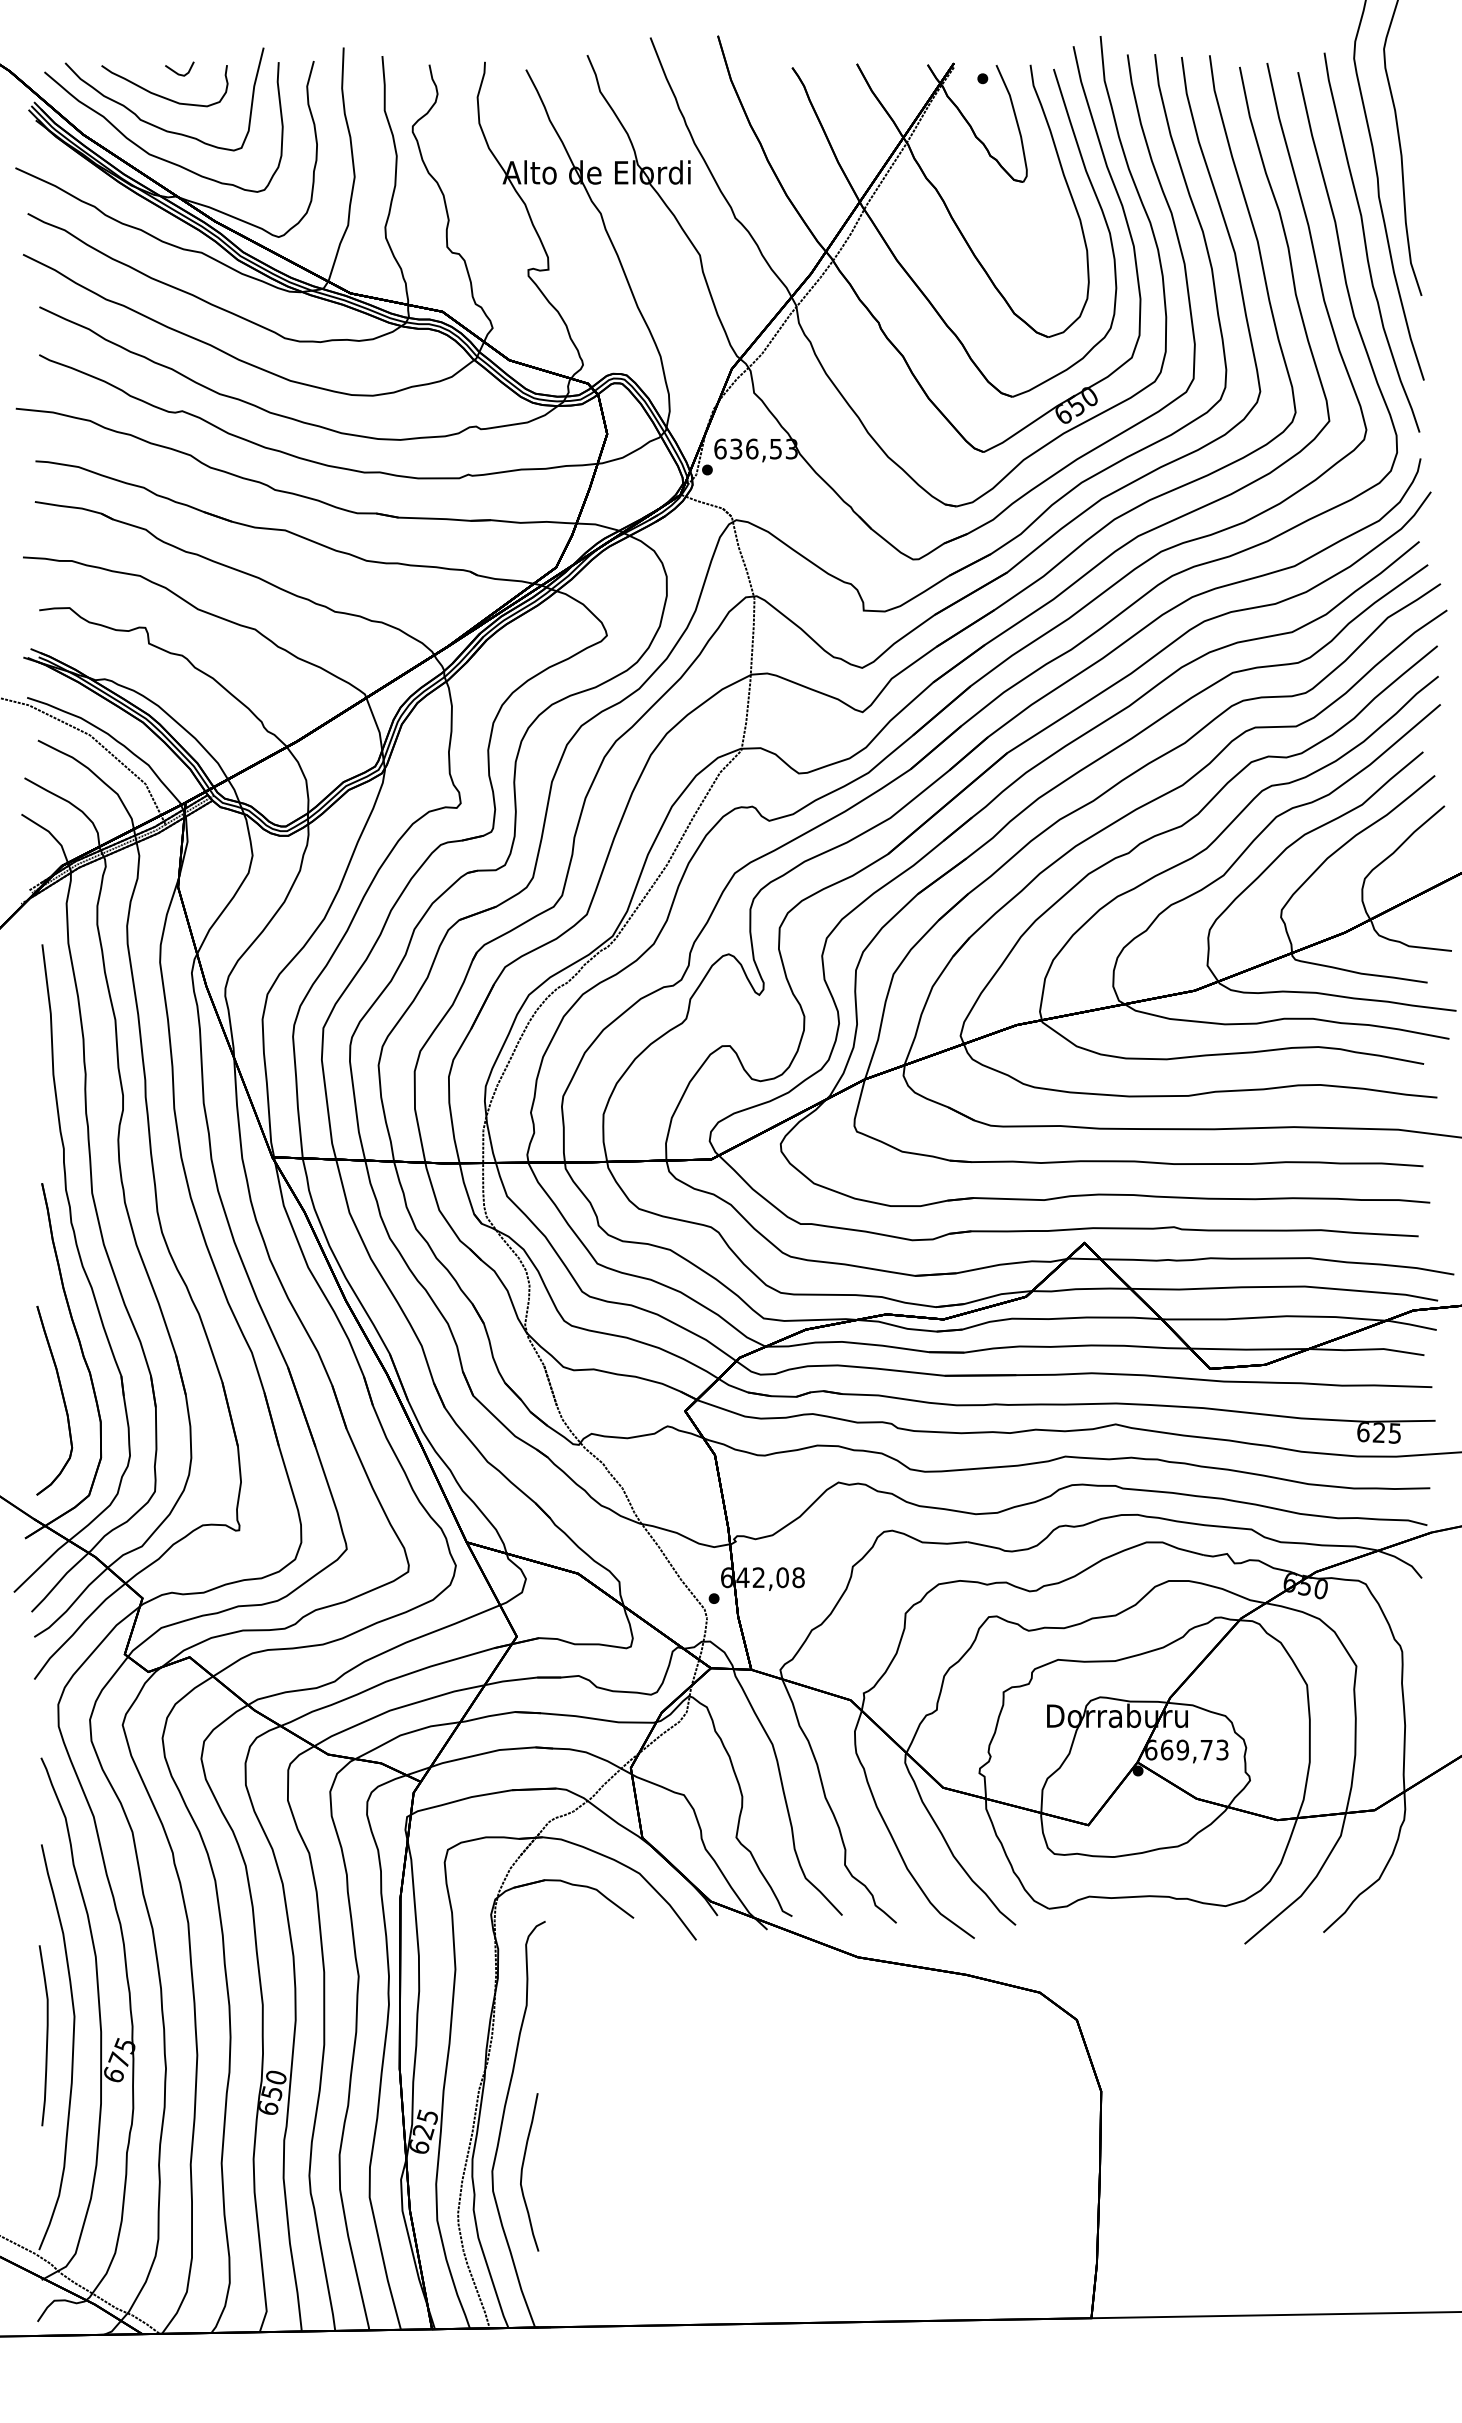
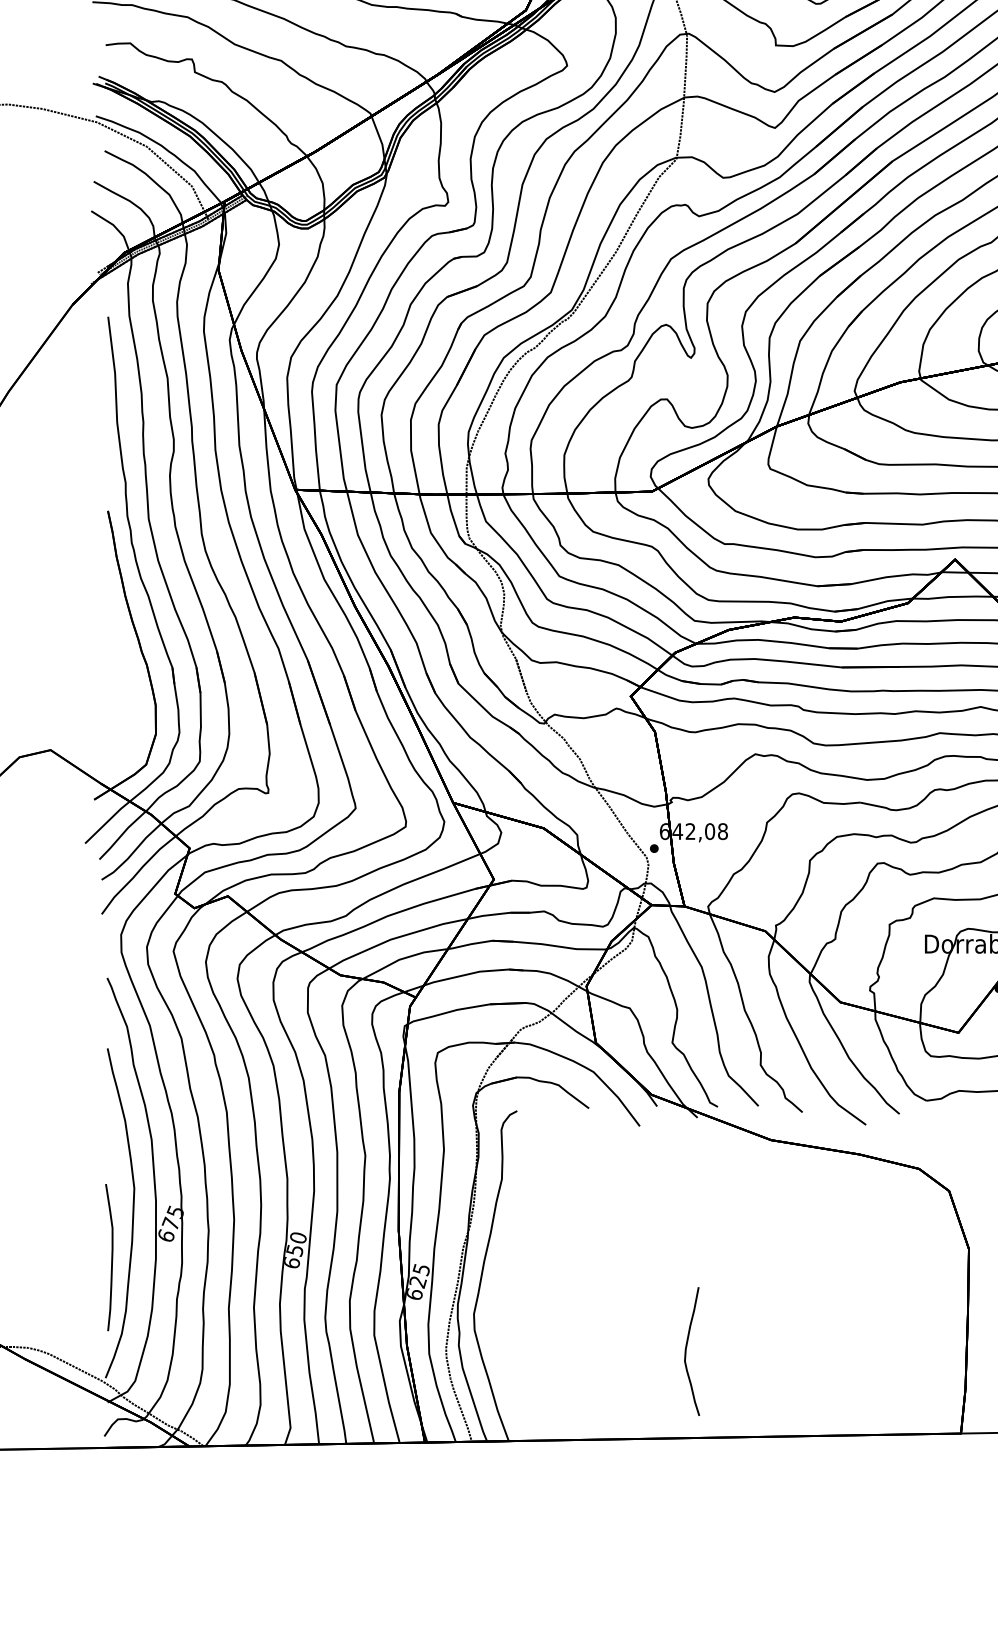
part: (62, 1399) -> (124, 686), removed
curve: (46, 2035) -> (111, 1257), moved
part: (522, 2172) -> (686, 1351), moved

